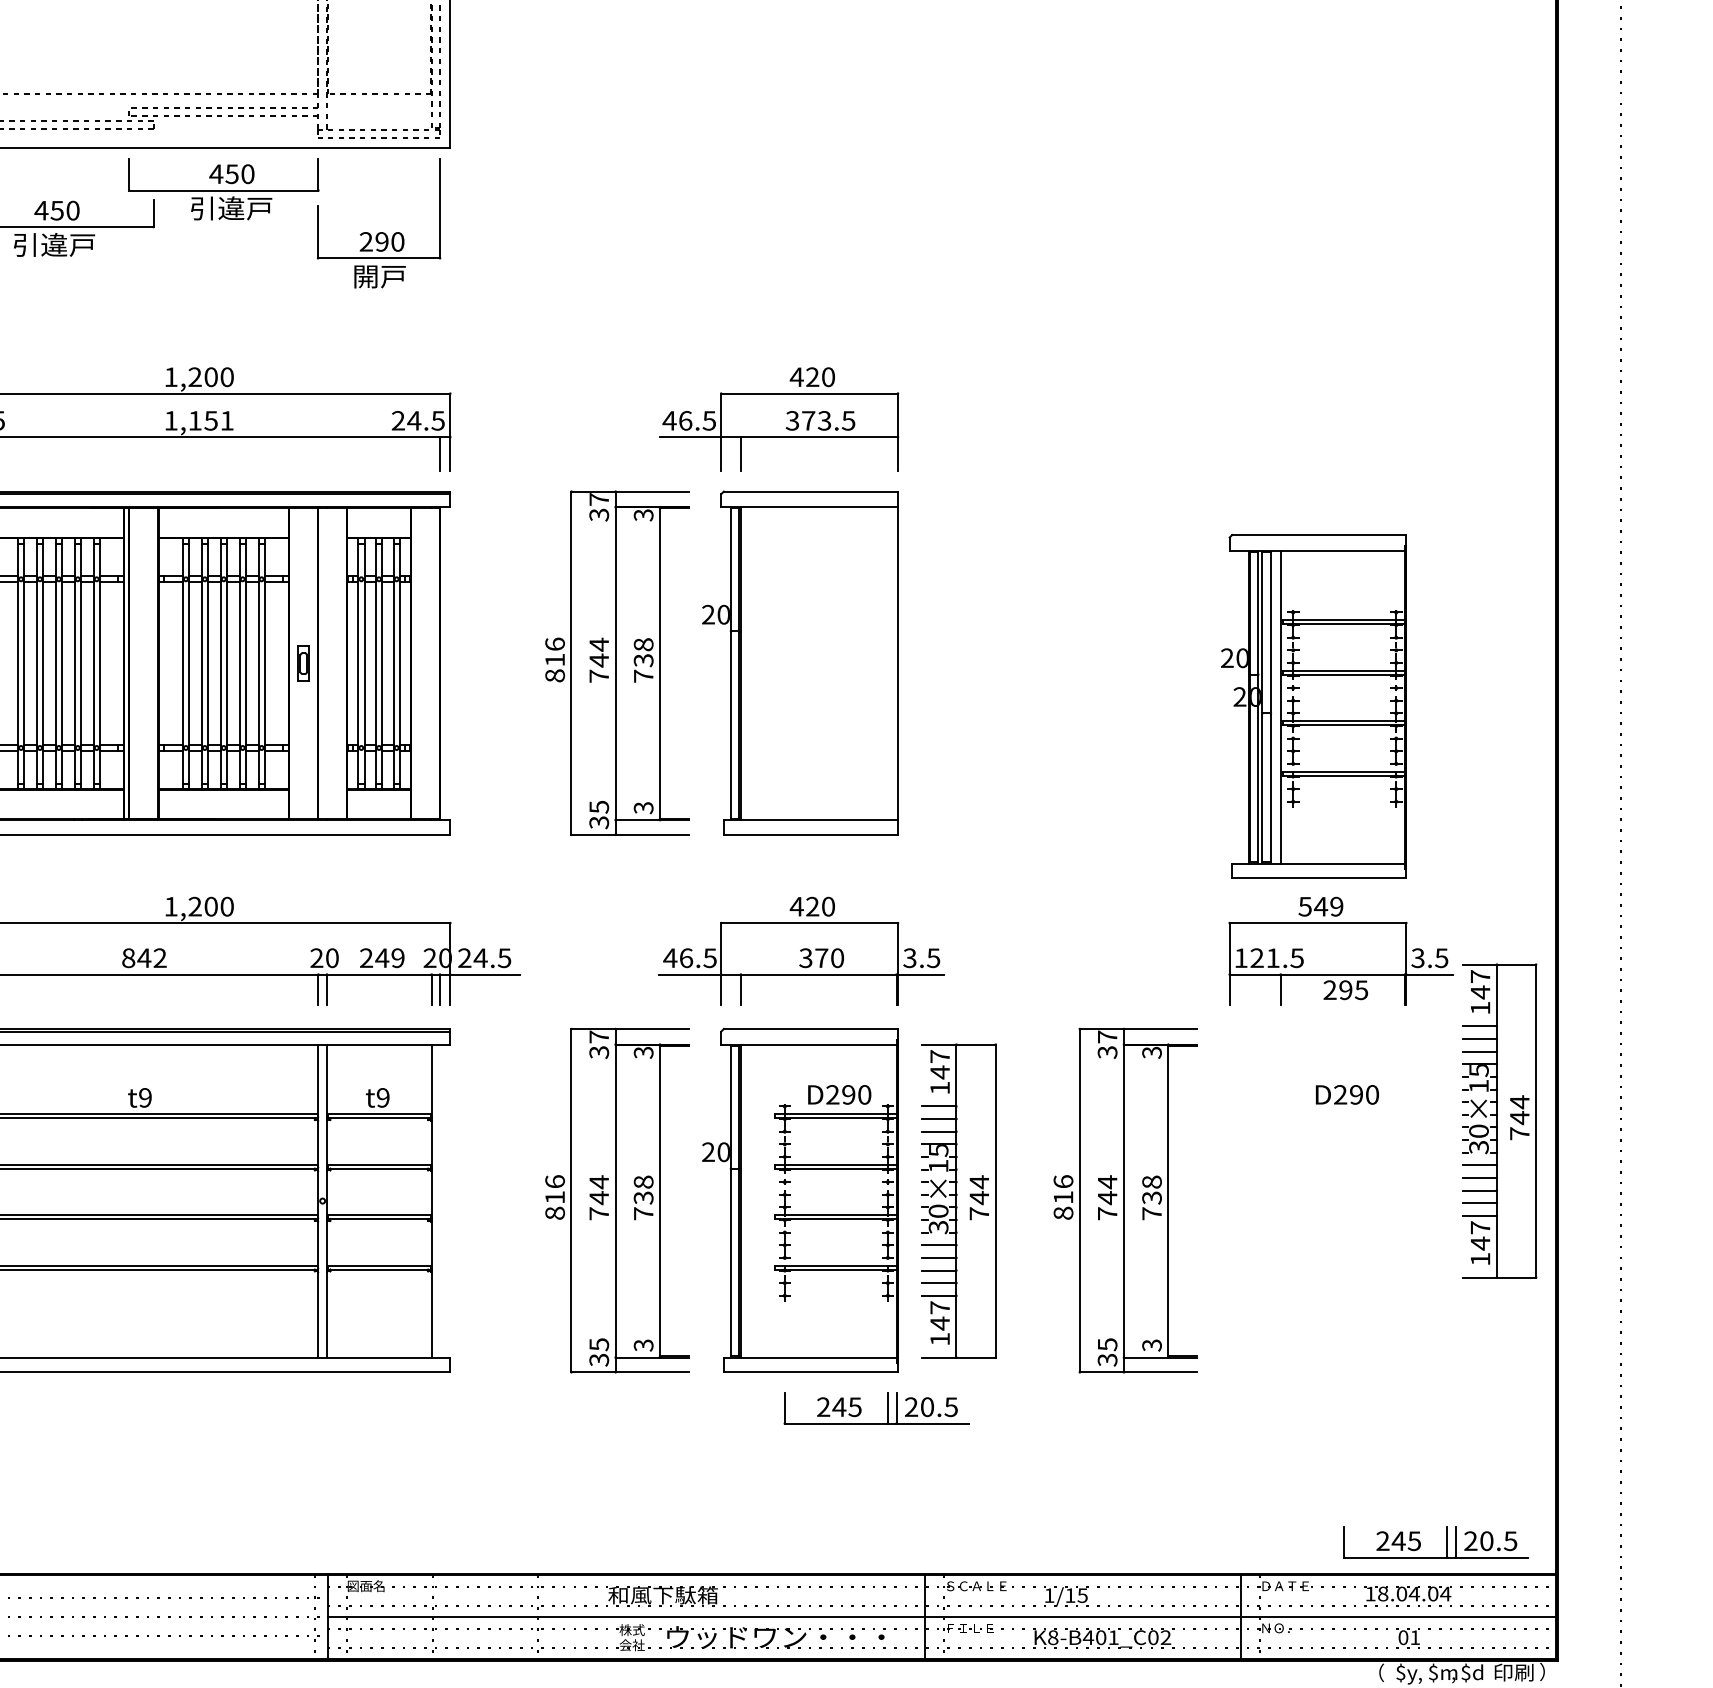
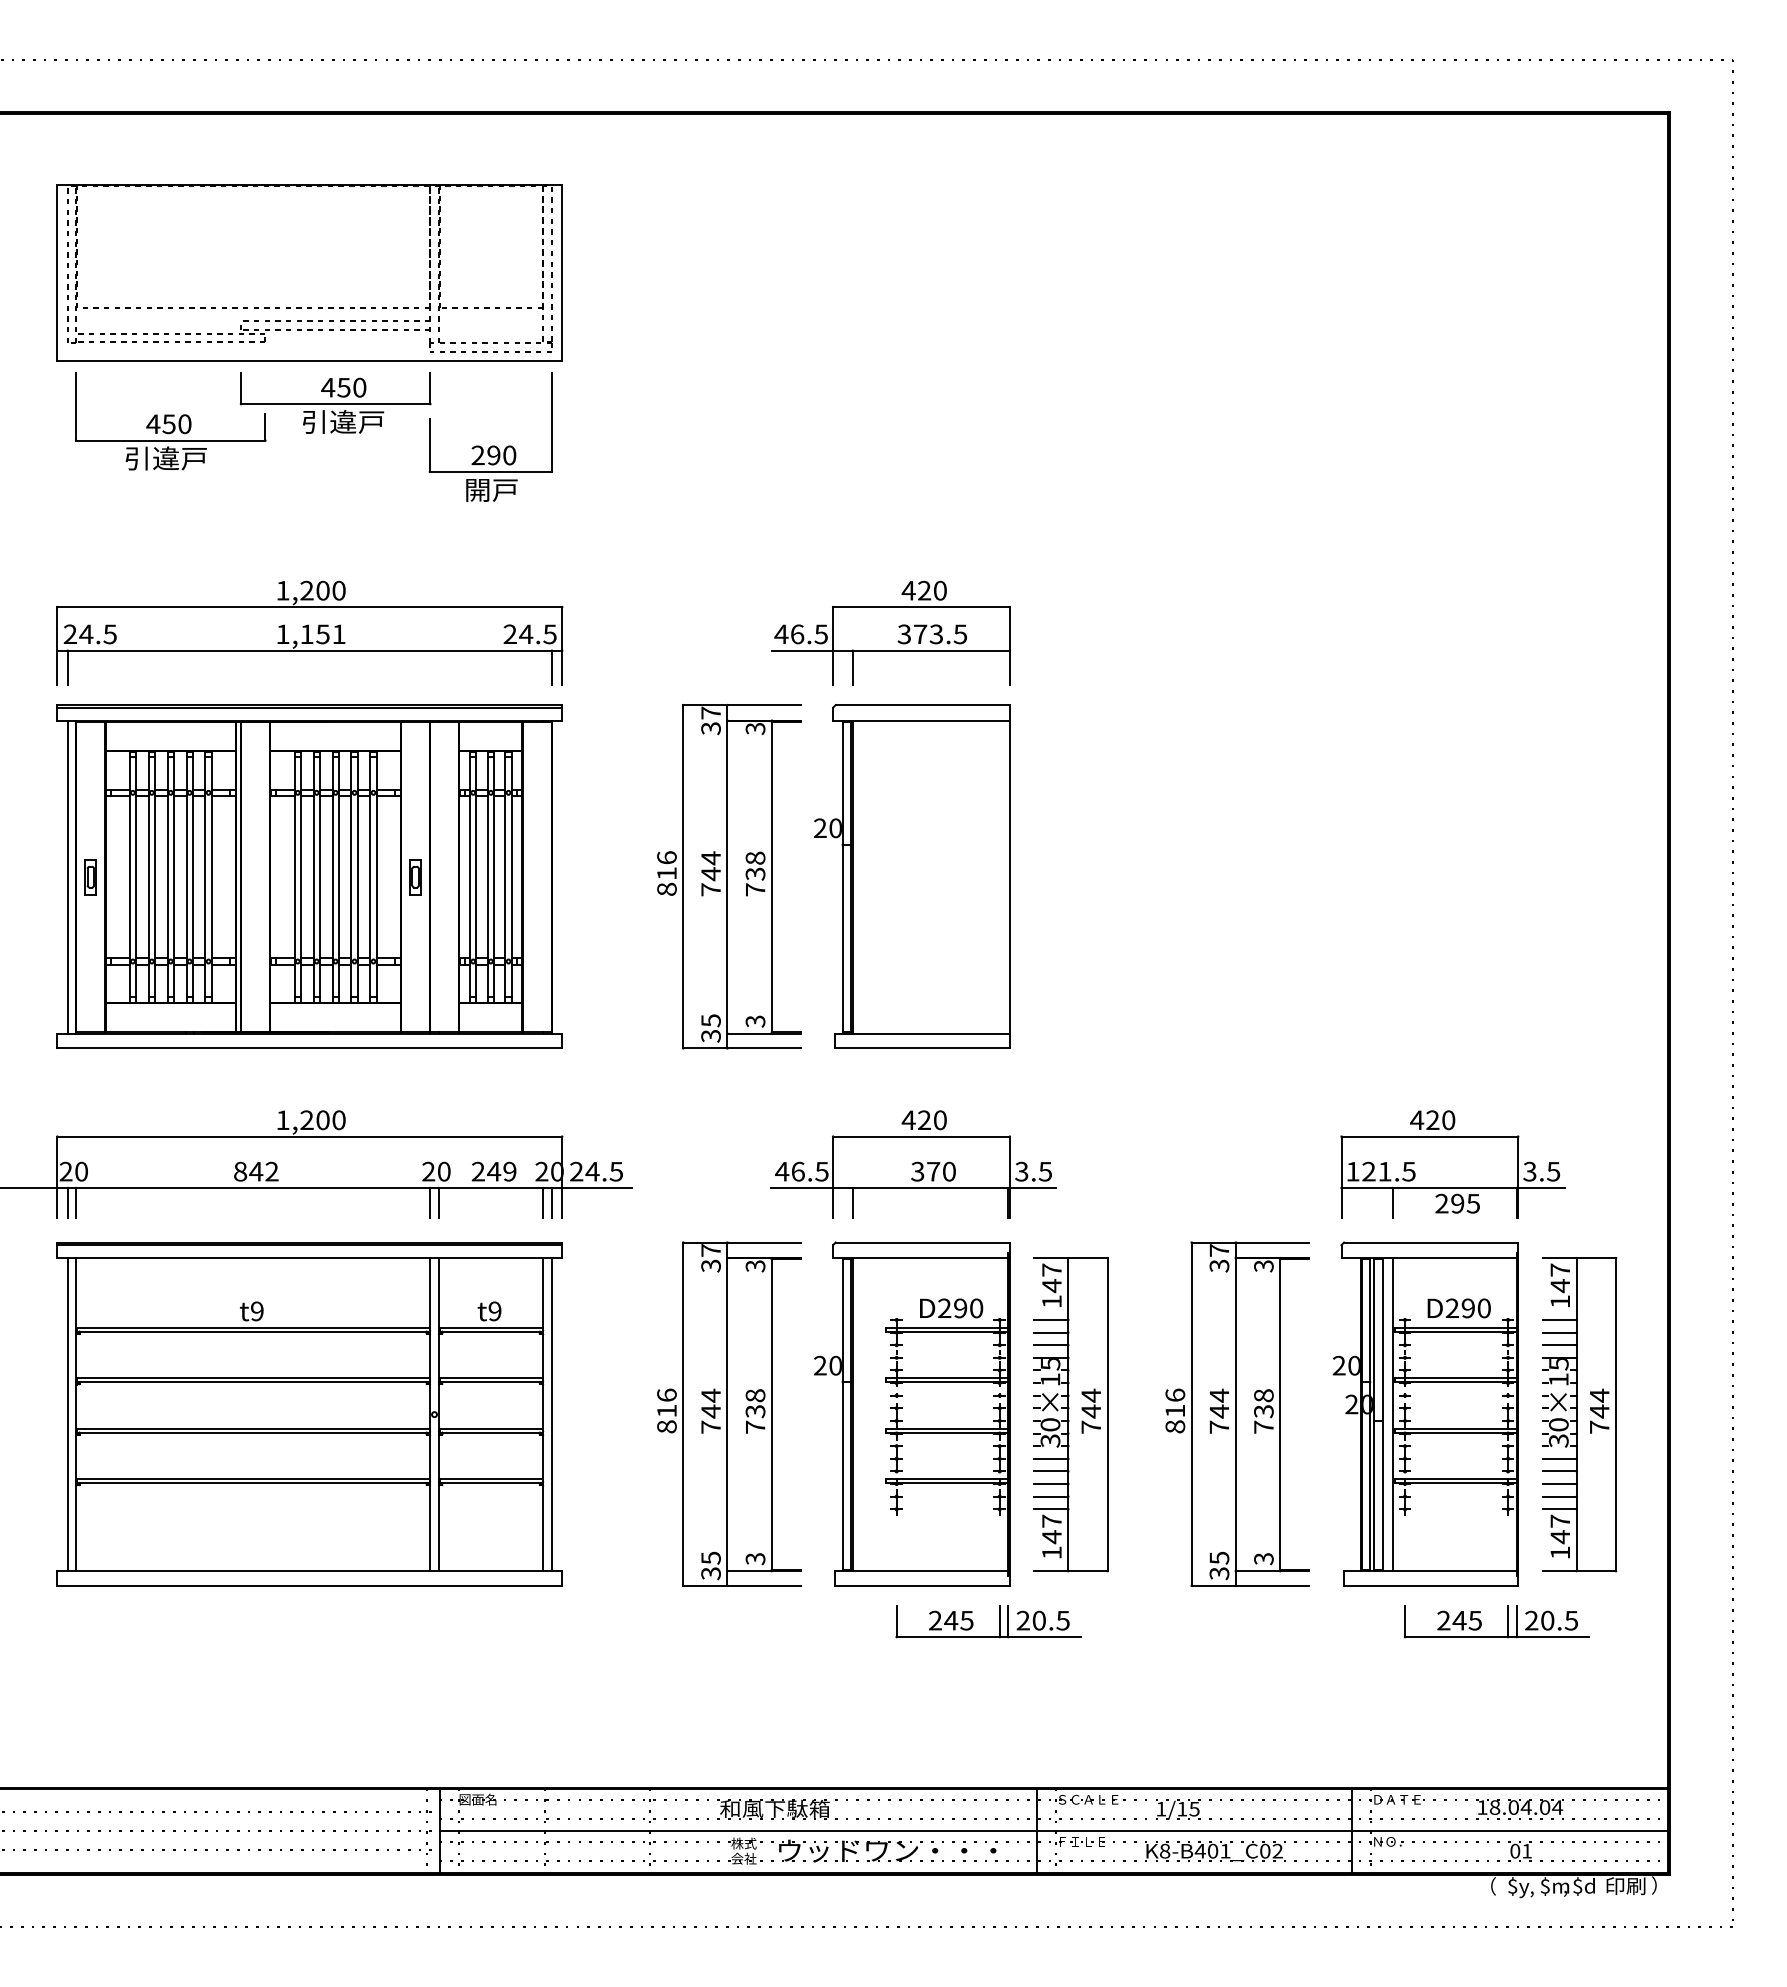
part: (1313, 705) -> (1425, 1413), moved
text: (1320, 906) -> (1432, 1120), 549 -> 420
part: (1499, 1120) -> (1579, 1414), moved
line: (439, 1200) -> (551, 1414), added
part: (1446, 1541) -> (1507, 1621), moved

